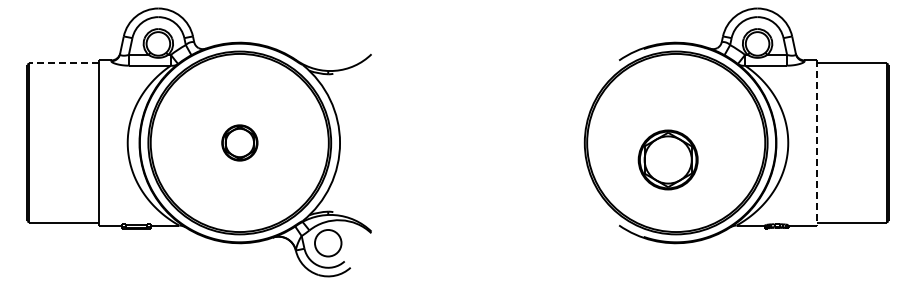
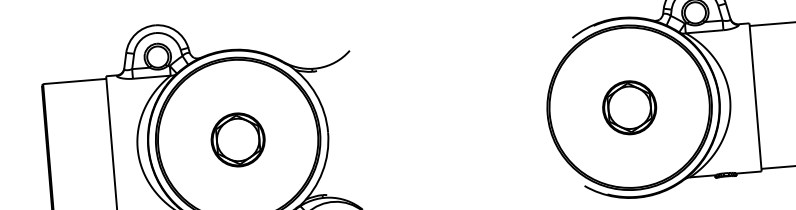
line: (63, 63) -> (74, 81), dashed -> solid
part: (239, 142) -> (237, 139), size x1.67
line: (816, 142) -> (755, 96), dashed -> solid
part: (667, 159) -> (628, 107), moved

